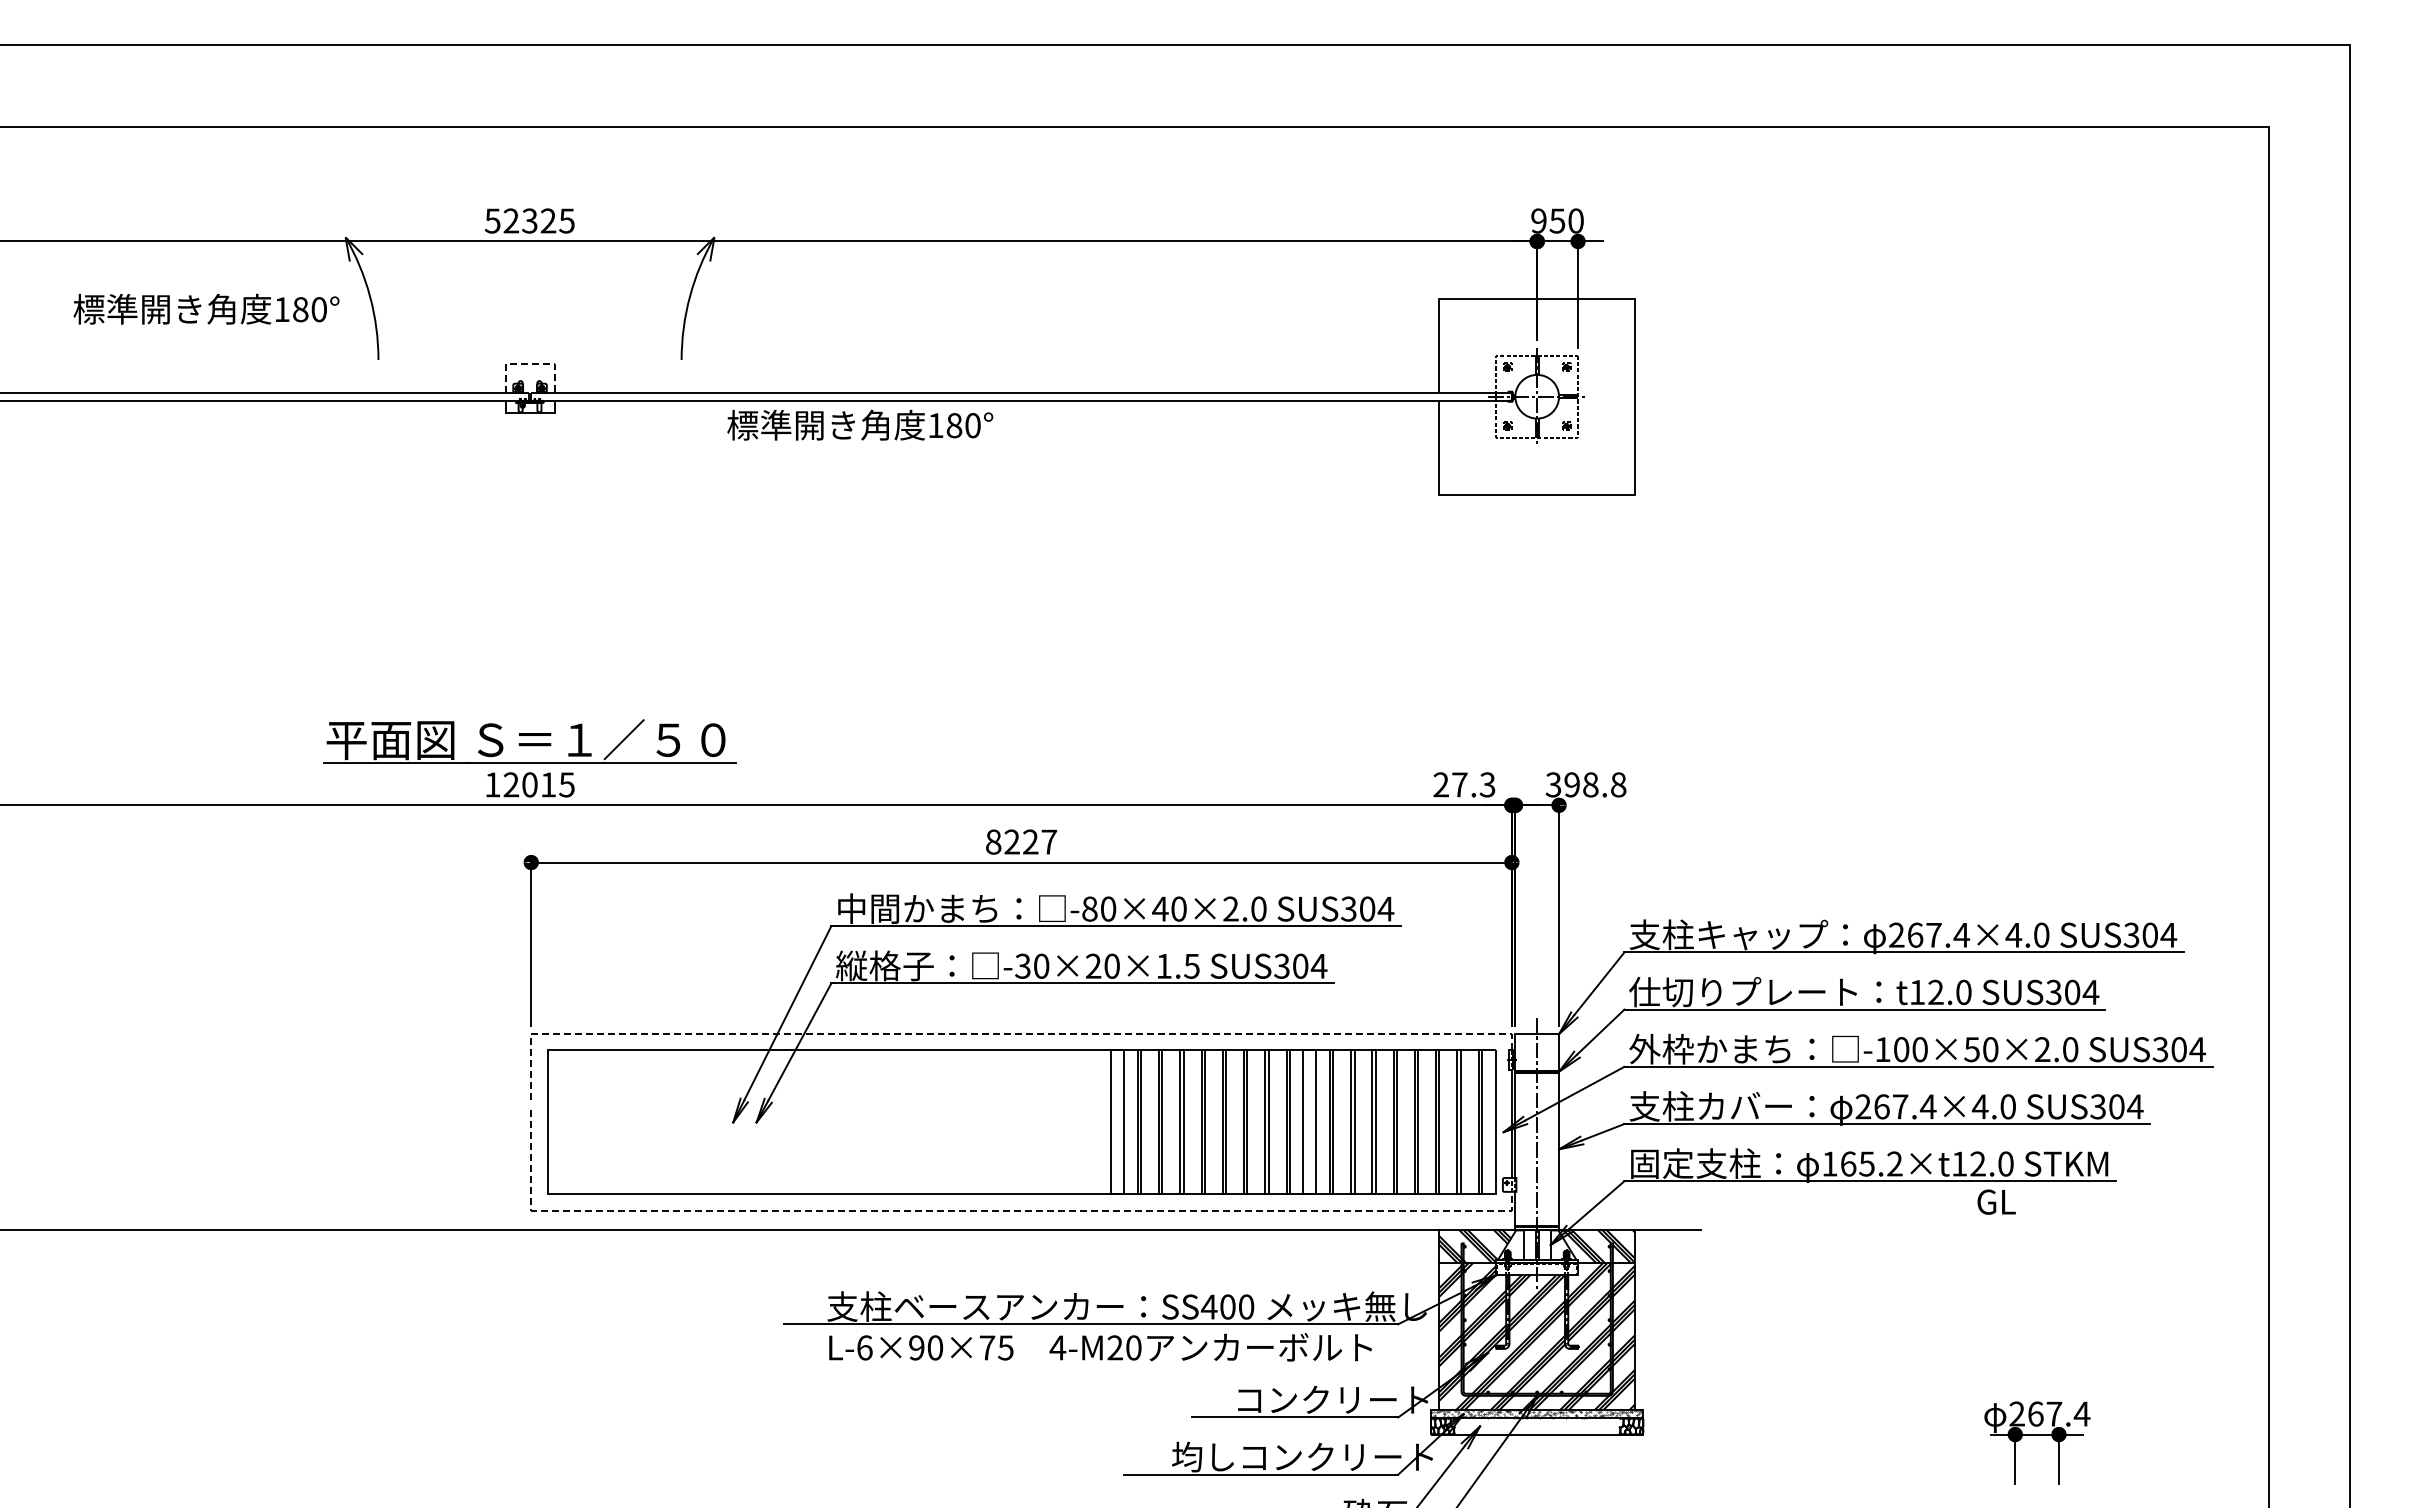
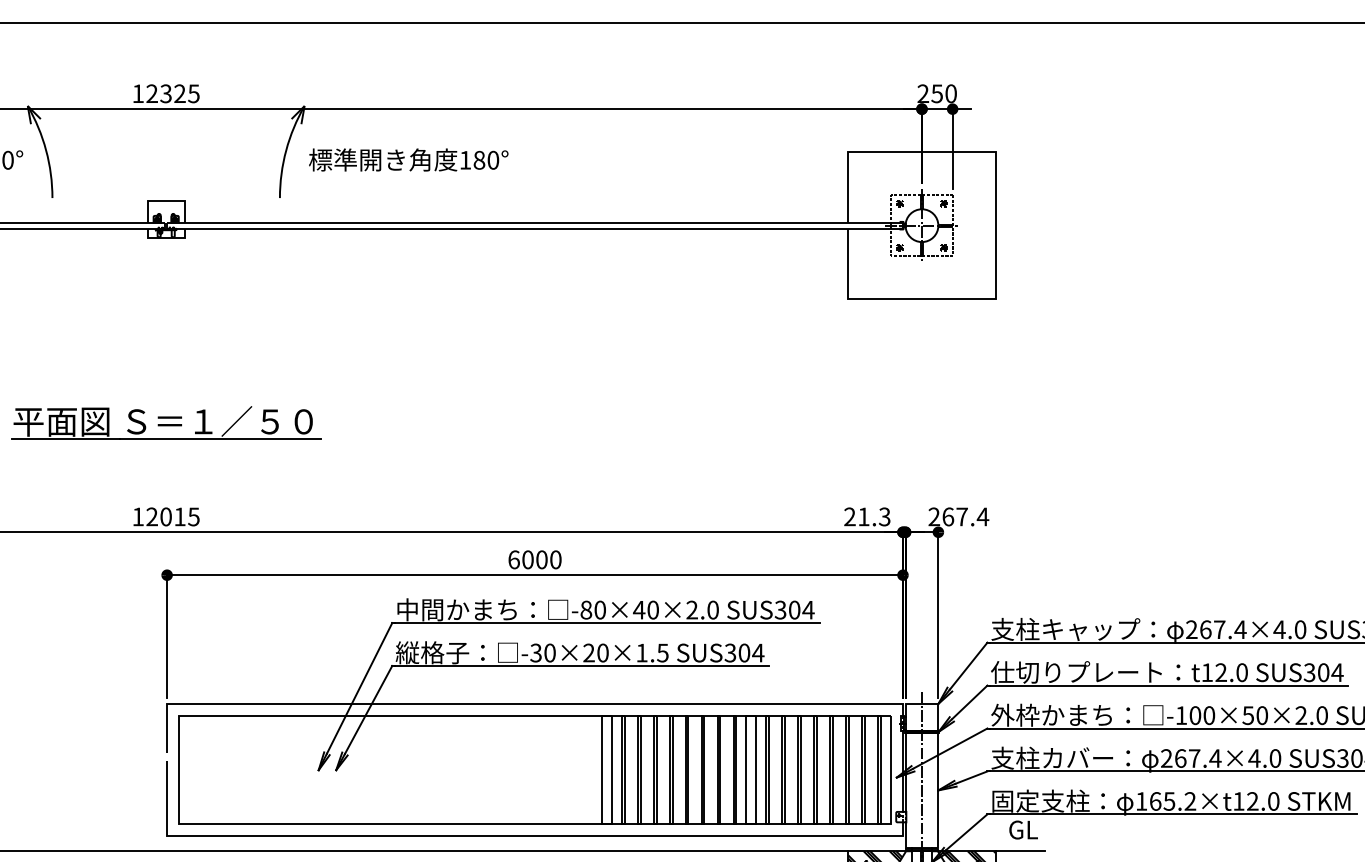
text: (492, 220) -> (138, 93), 52325 -> 12325
text: (1538, 220) -> (922, 93), 950 -> 250
line: (530, 364) -> (166, 201), dashed -> solid
text: (860, 424) -> (408, 159), moved
part: (529, 741) -> (165, 422), moved
text: (1459, 784) -> (863, 516), 27.3 -> 21.3
text: (1585, 784) -> (958, 516), 398.8 -> 267.4
text: (1021, 841) -> (534, 559), 8227 -> 6000
line: (997, 1034) -> (516, 704), dashed -> solid
text: (1996, 1201) -> (1023, 829), moved
line: (981, 1210) -> (504, 836), dashed -> solid

